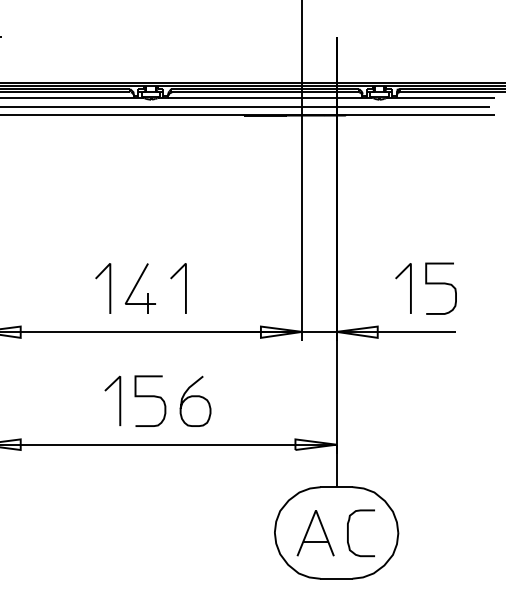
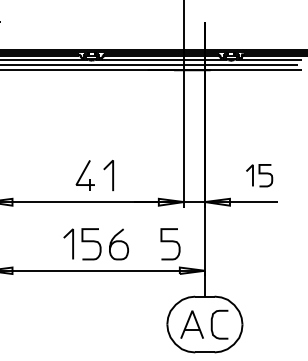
curve: (109, 288) -> (66, 175), removed
part: (426, 288) -> (259, 175), size x0.7
curve: (280, 398) -> (170, 242), added

